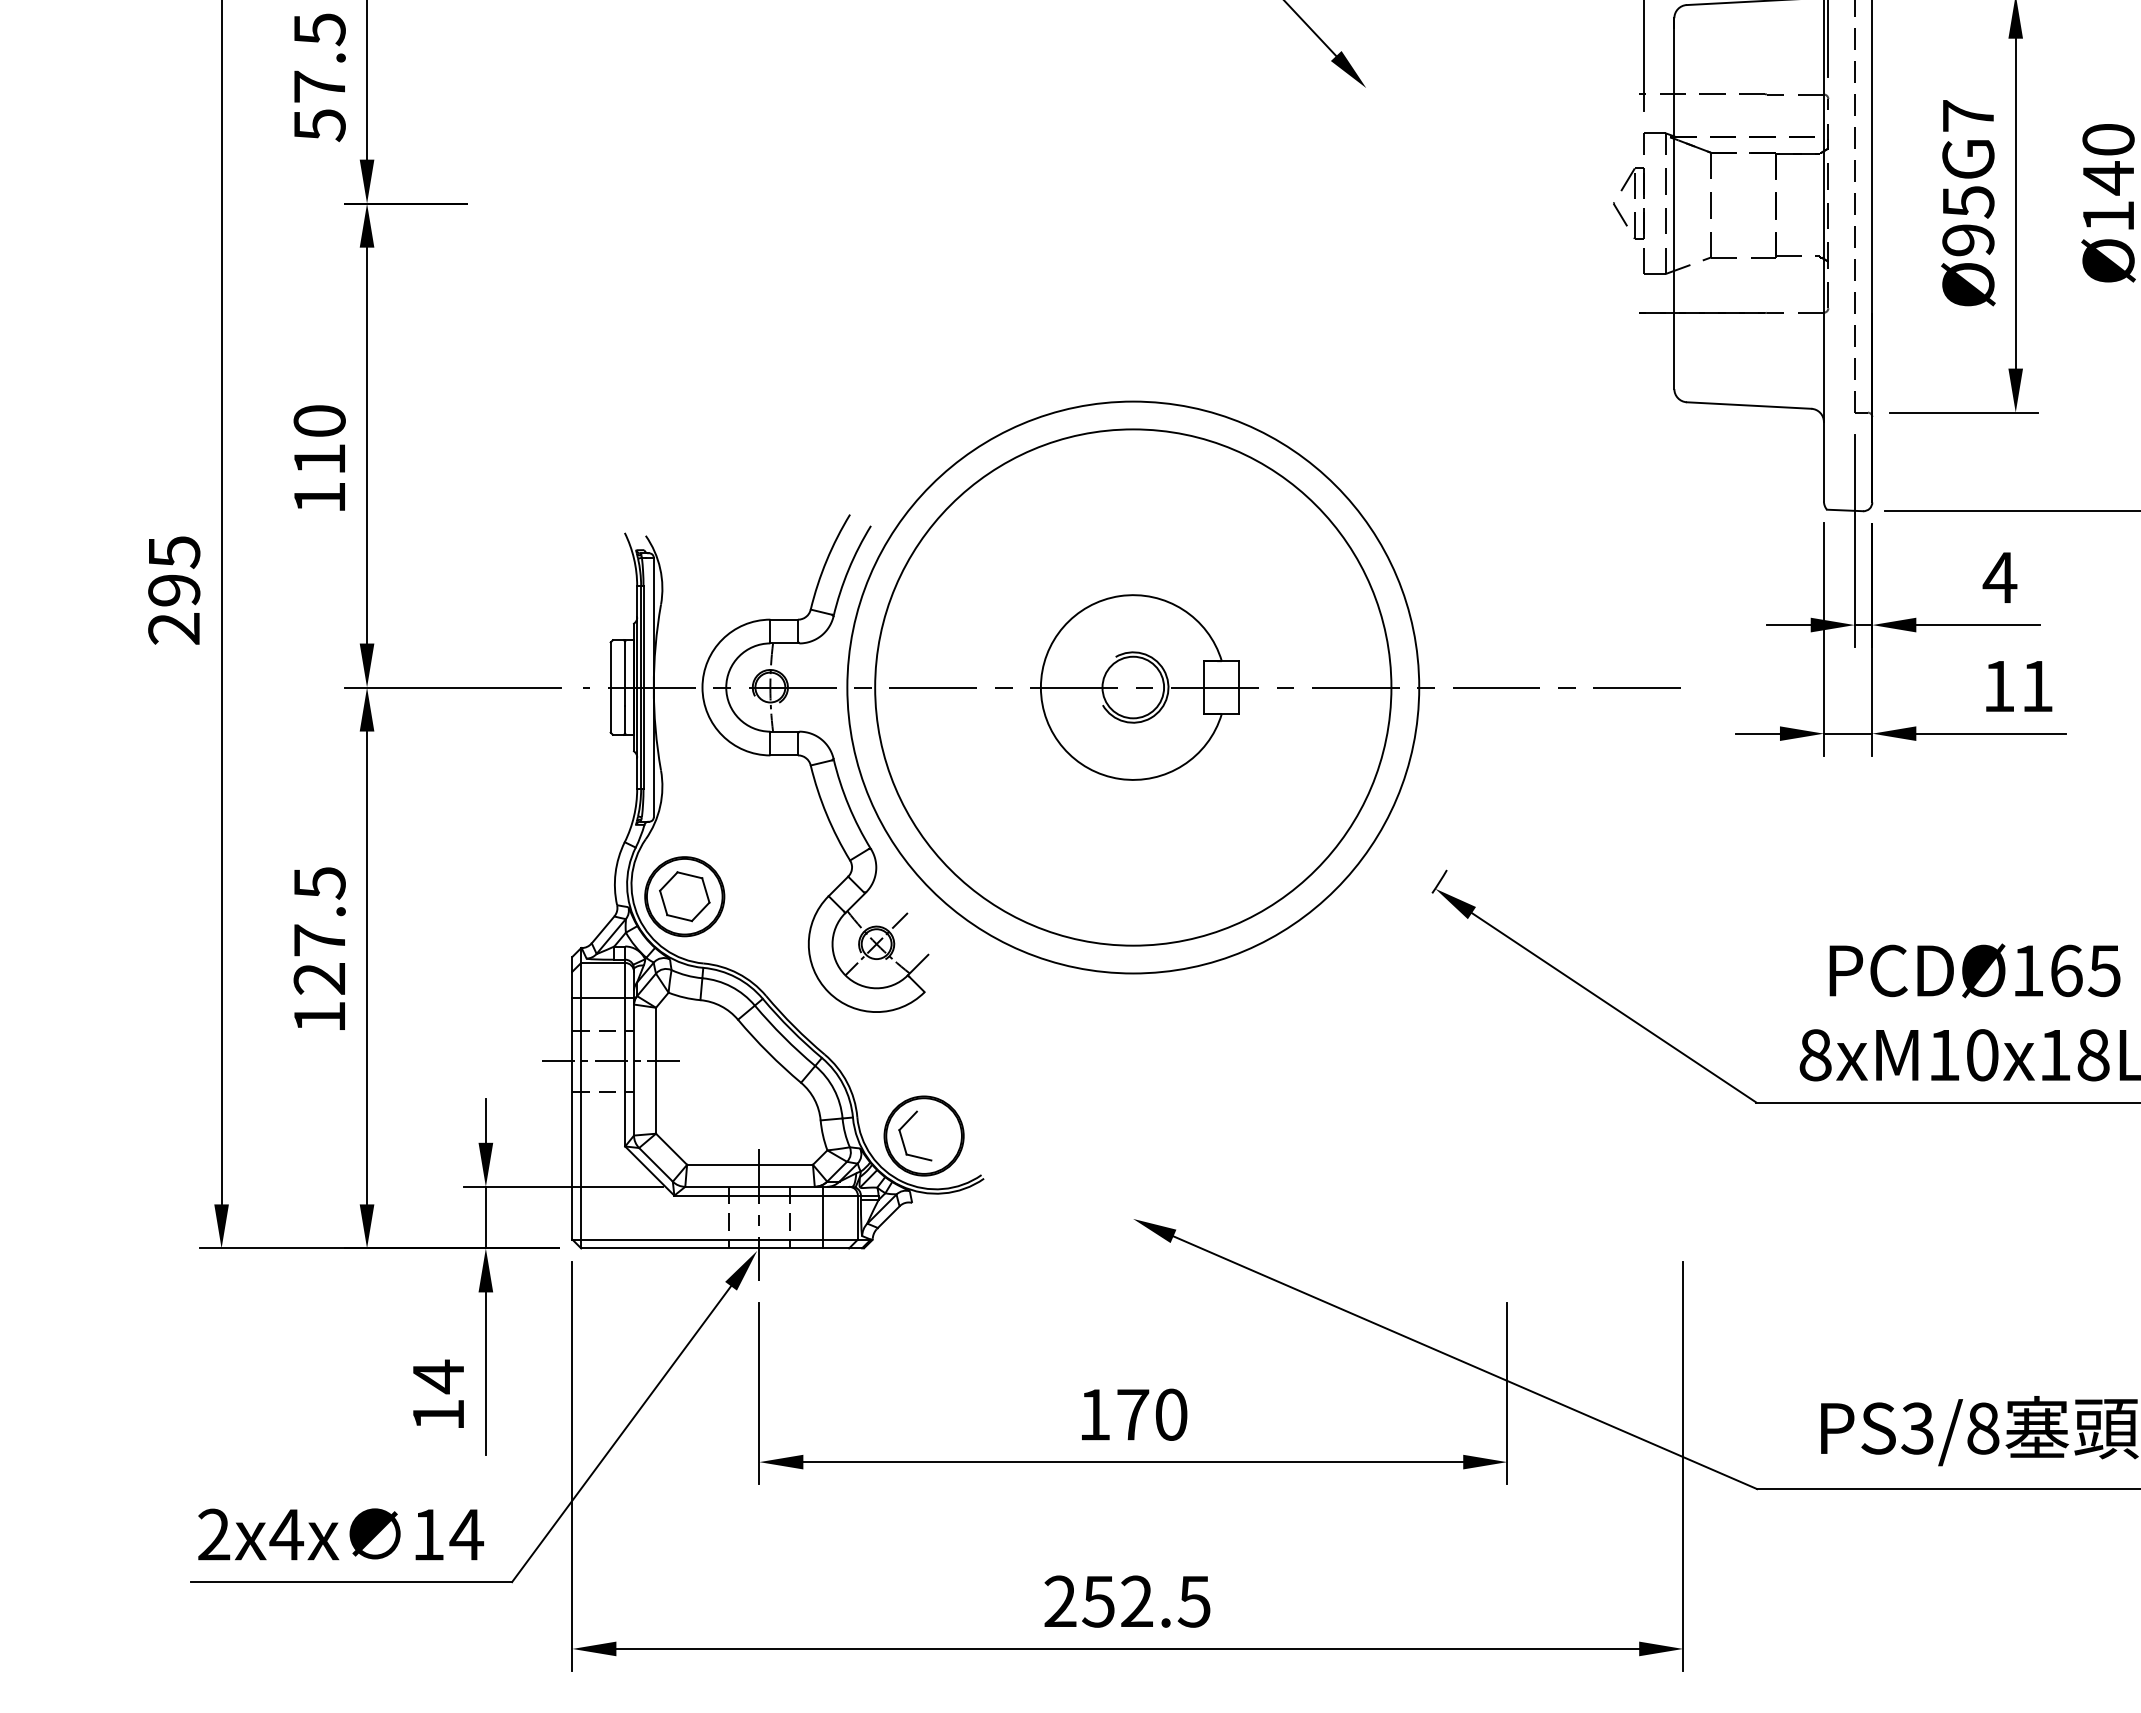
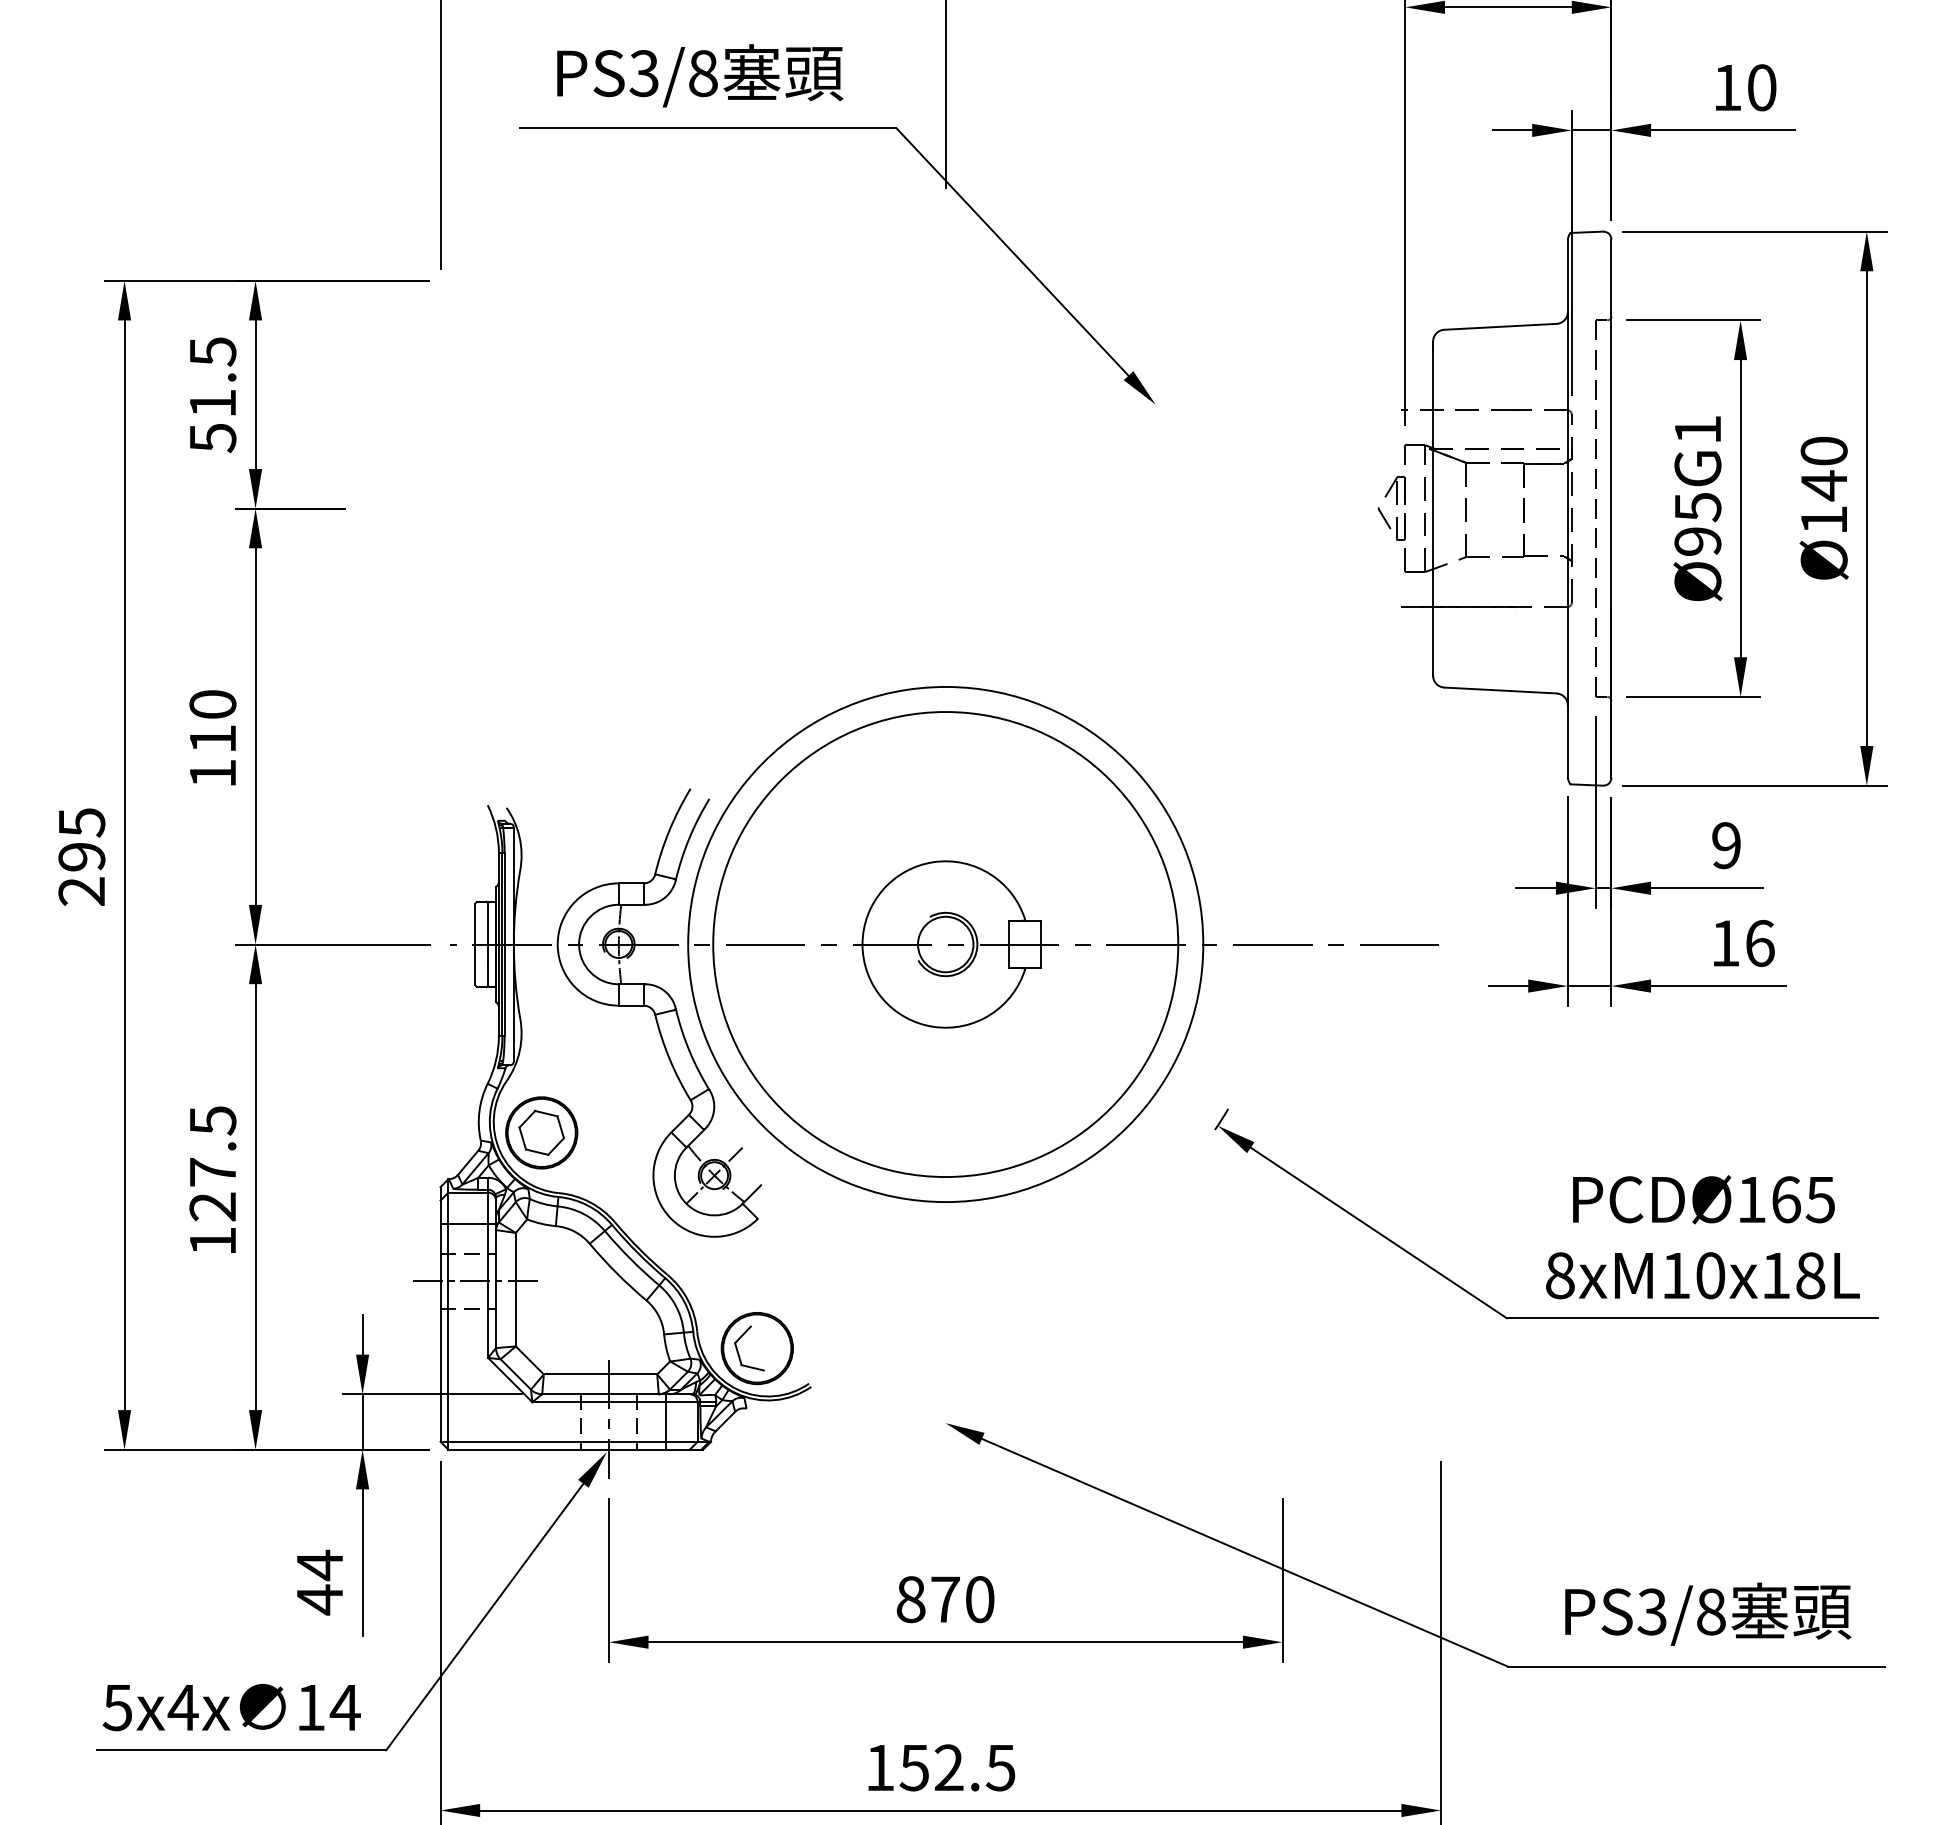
text: (319, 86) -> (212, 403), 57.5 -> 51.5
text: (1967, 115) -> (1697, 429), Ø95G7 -> Ø95G1
text: (2000, 577) -> (1726, 845), 4 -> 9
text: (2037, 686) -> (1760, 943), 11 -> 16
text: (438, 1414) -> (319, 1599), 14 -> 44
text: (1094, 1414) -> (910, 1599), 170 -> 870
text: (213, 1534) -> (117, 1707), 2x4x -> 5x4x
text: (1059, 1601) -> (879, 1767), 252.5 -> 152.5

